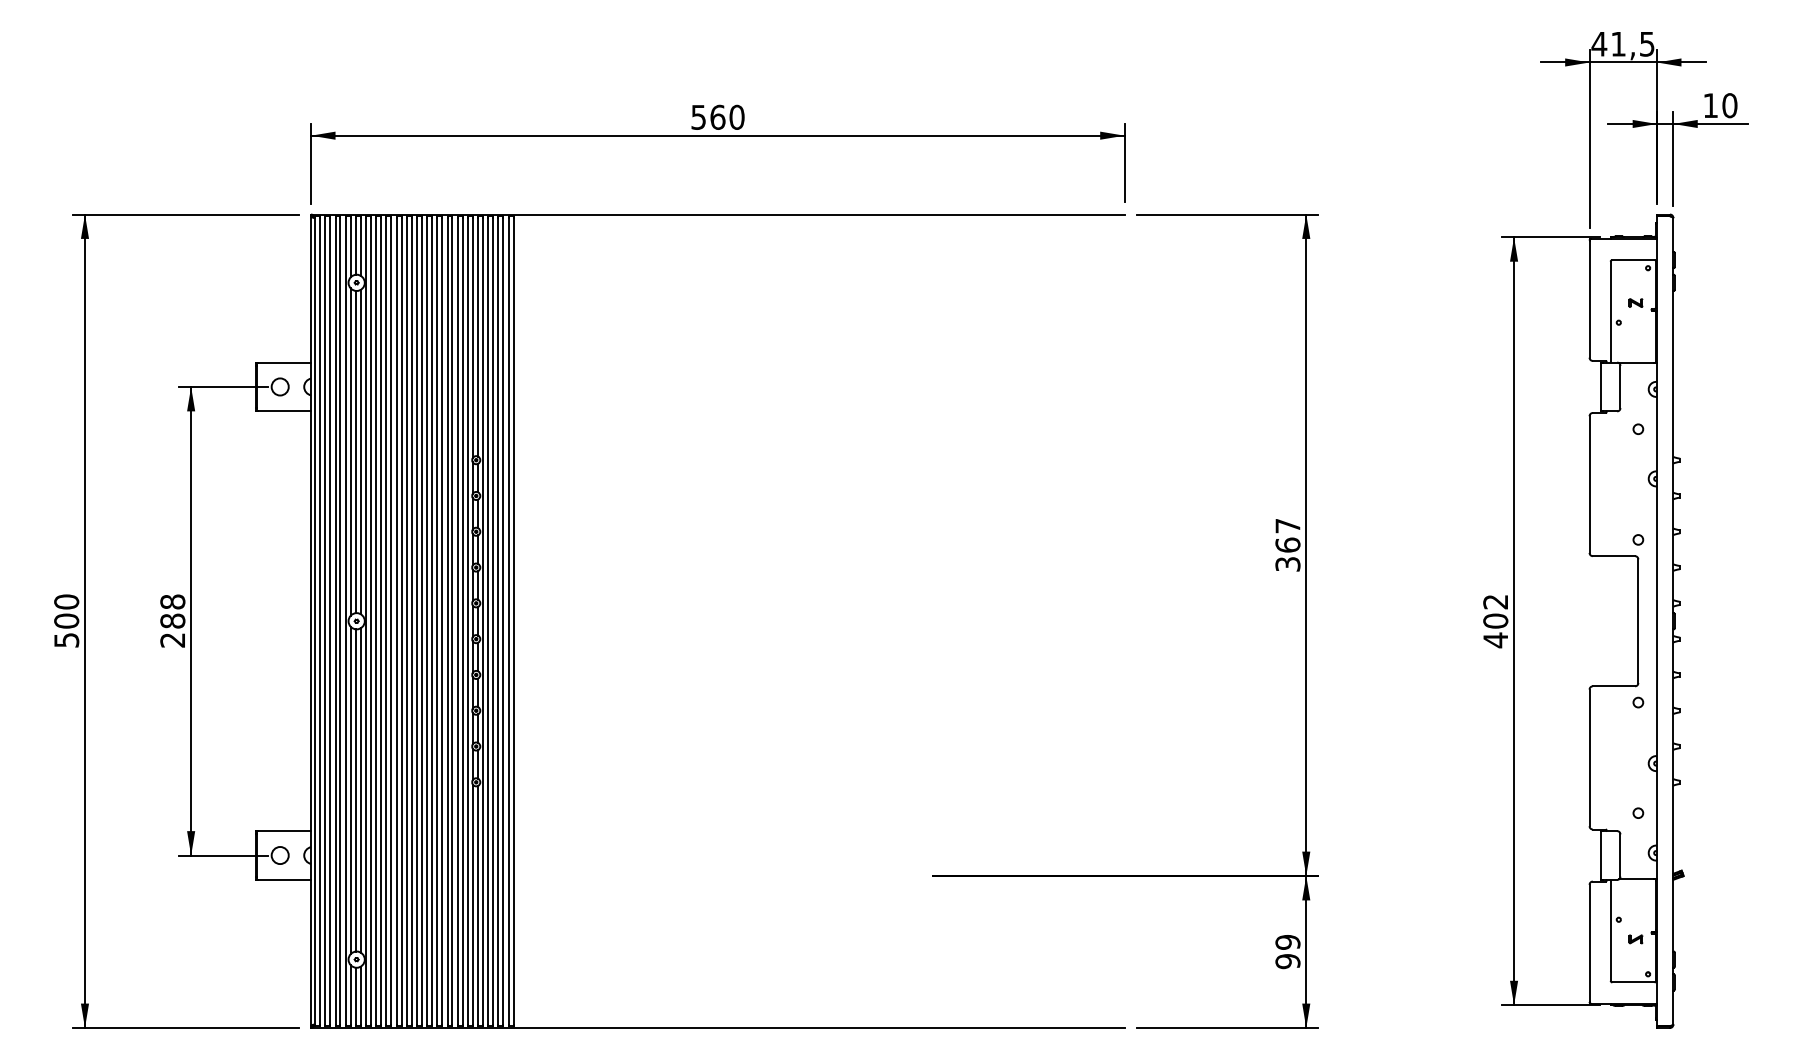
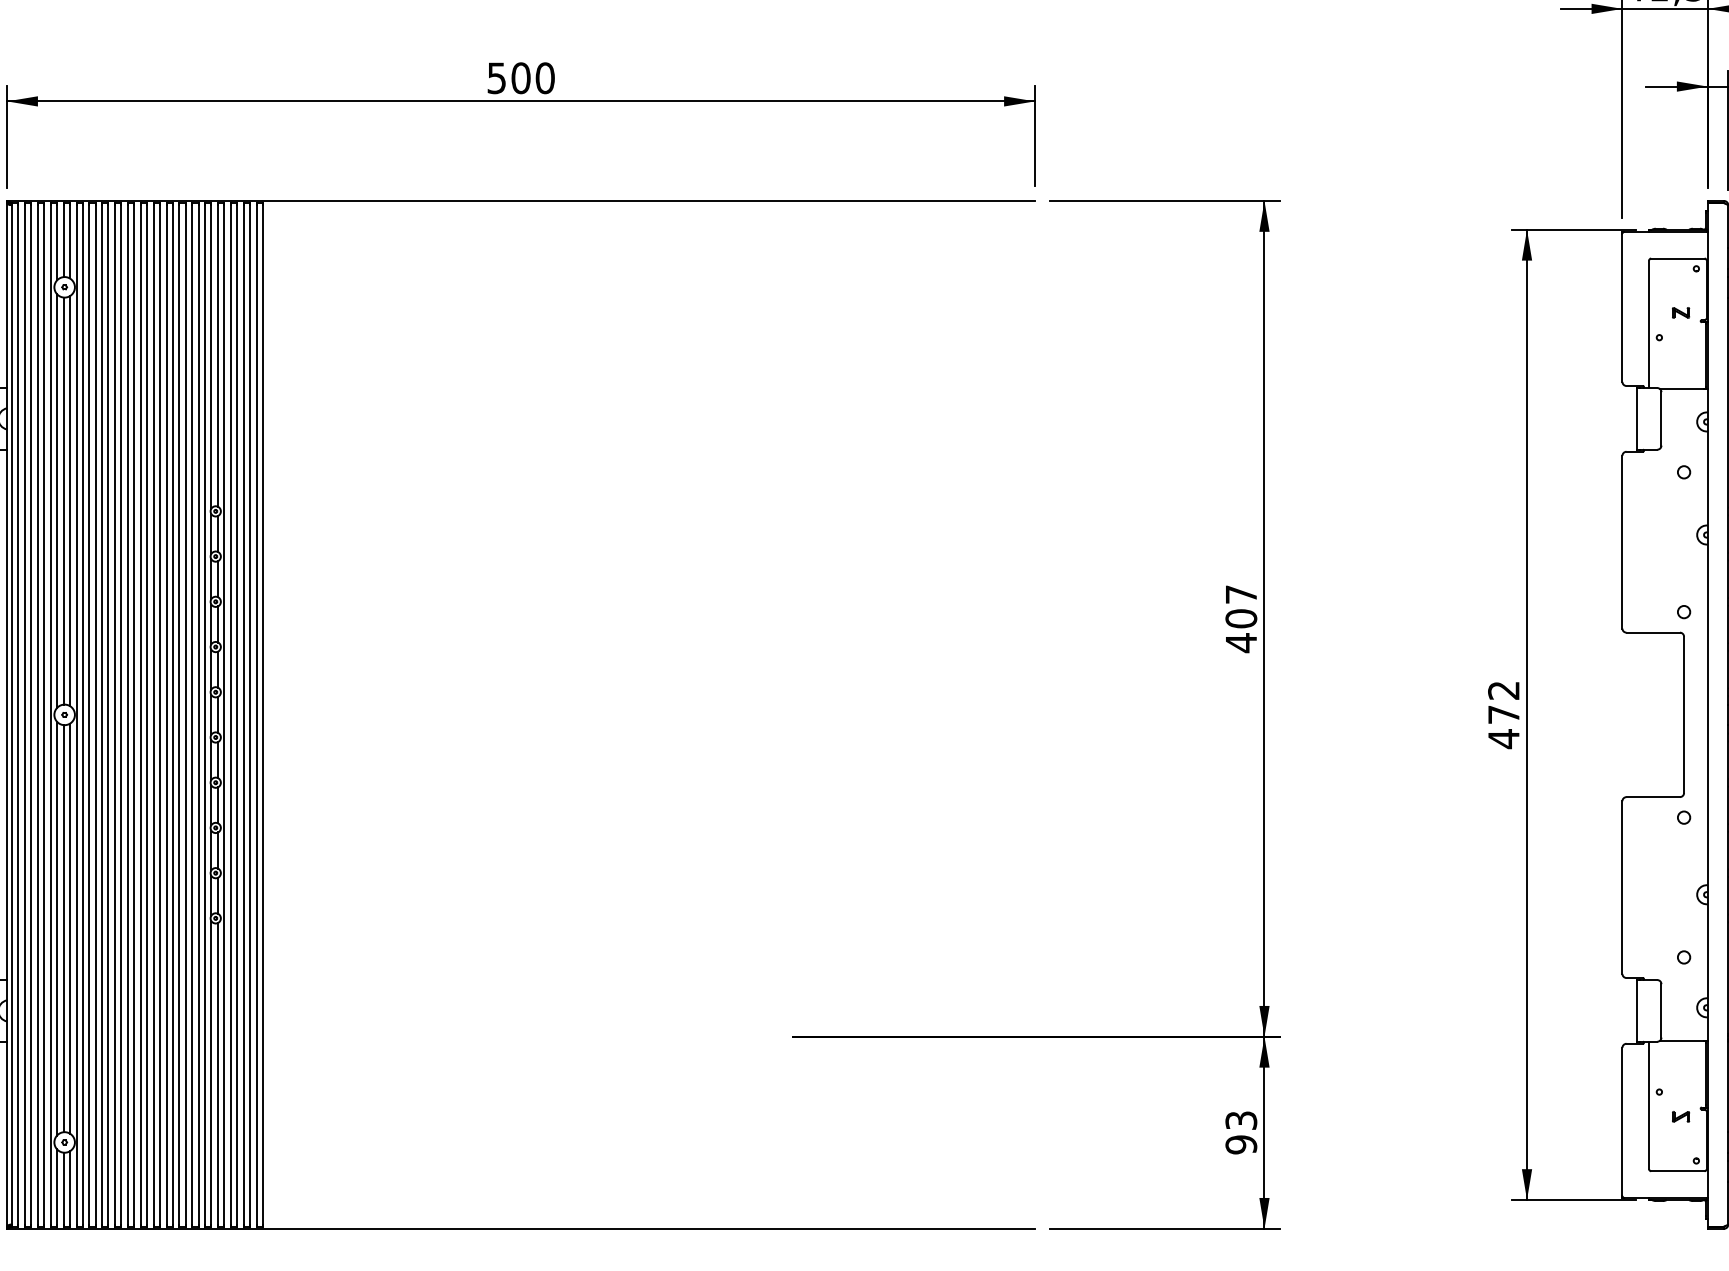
text: (717, 116) -> (520, 77), 560 -> 500
text: (1287, 554) -> (1240, 630), 367 -> 407
text: (1495, 620) -> (1503, 713), 402 -> 472
text: (1287, 942) -> (1240, 1120), 99 -> 93

